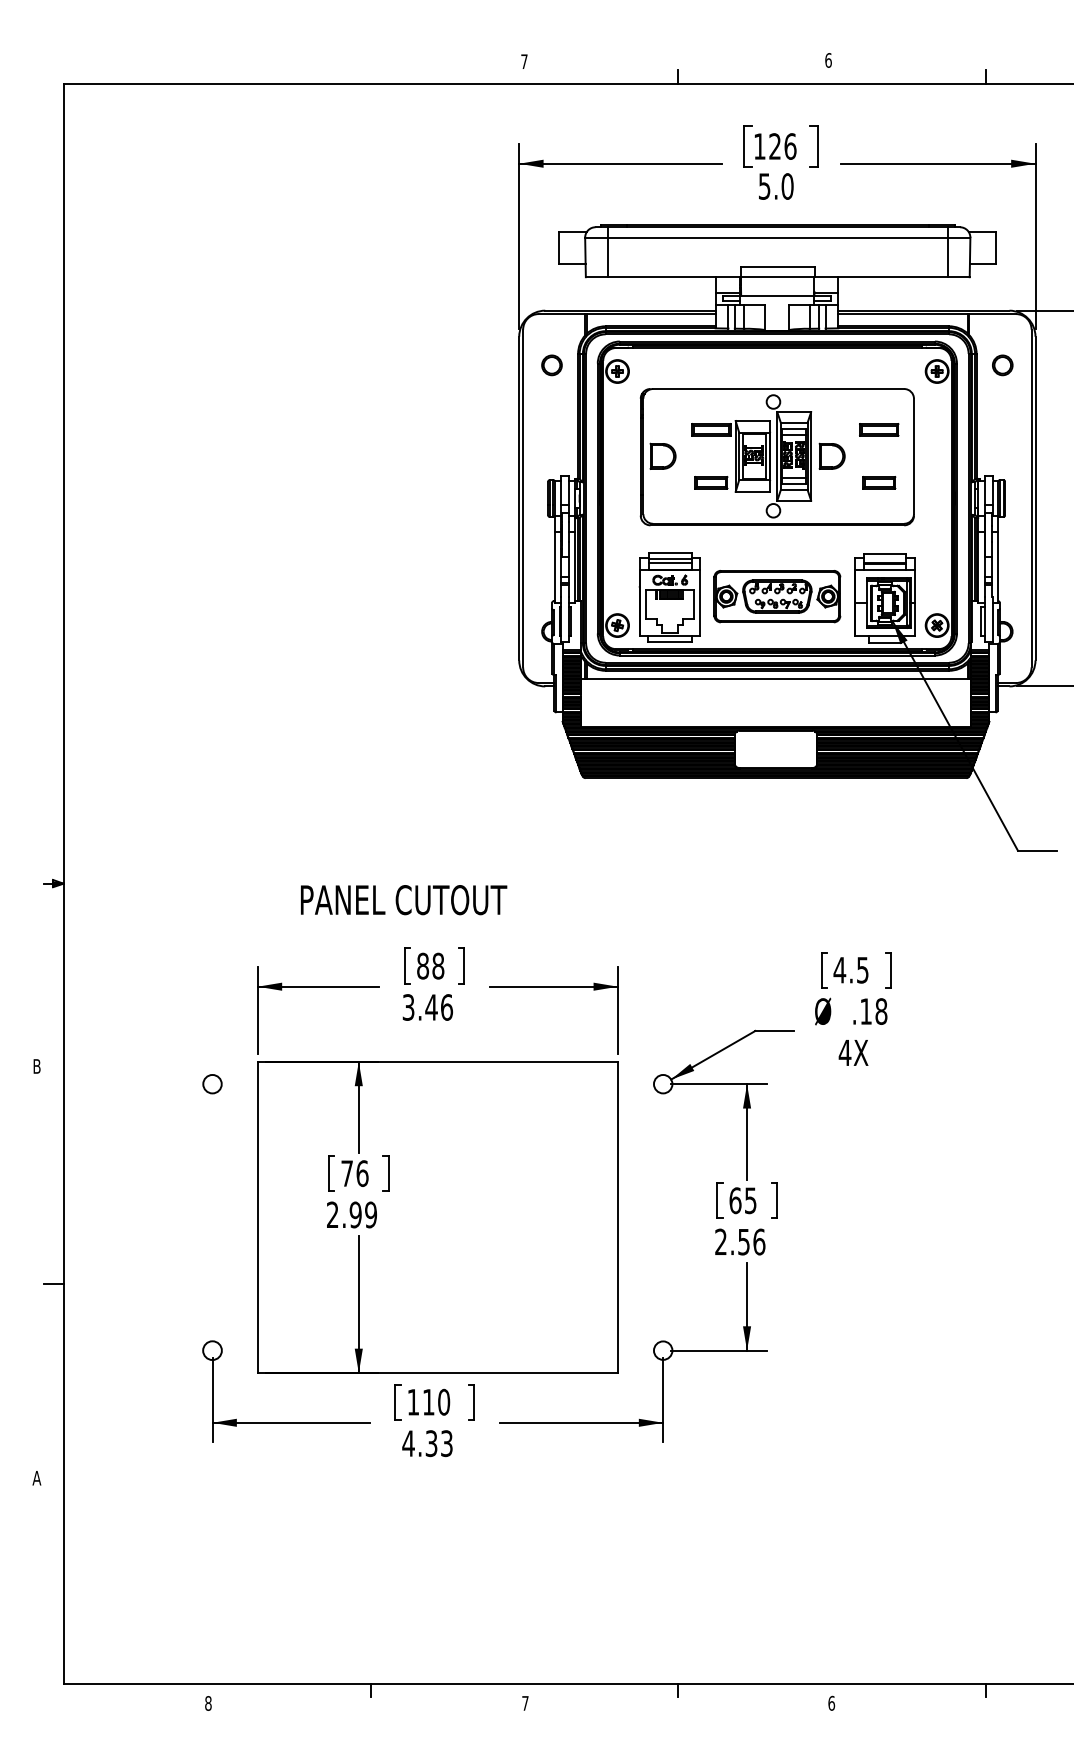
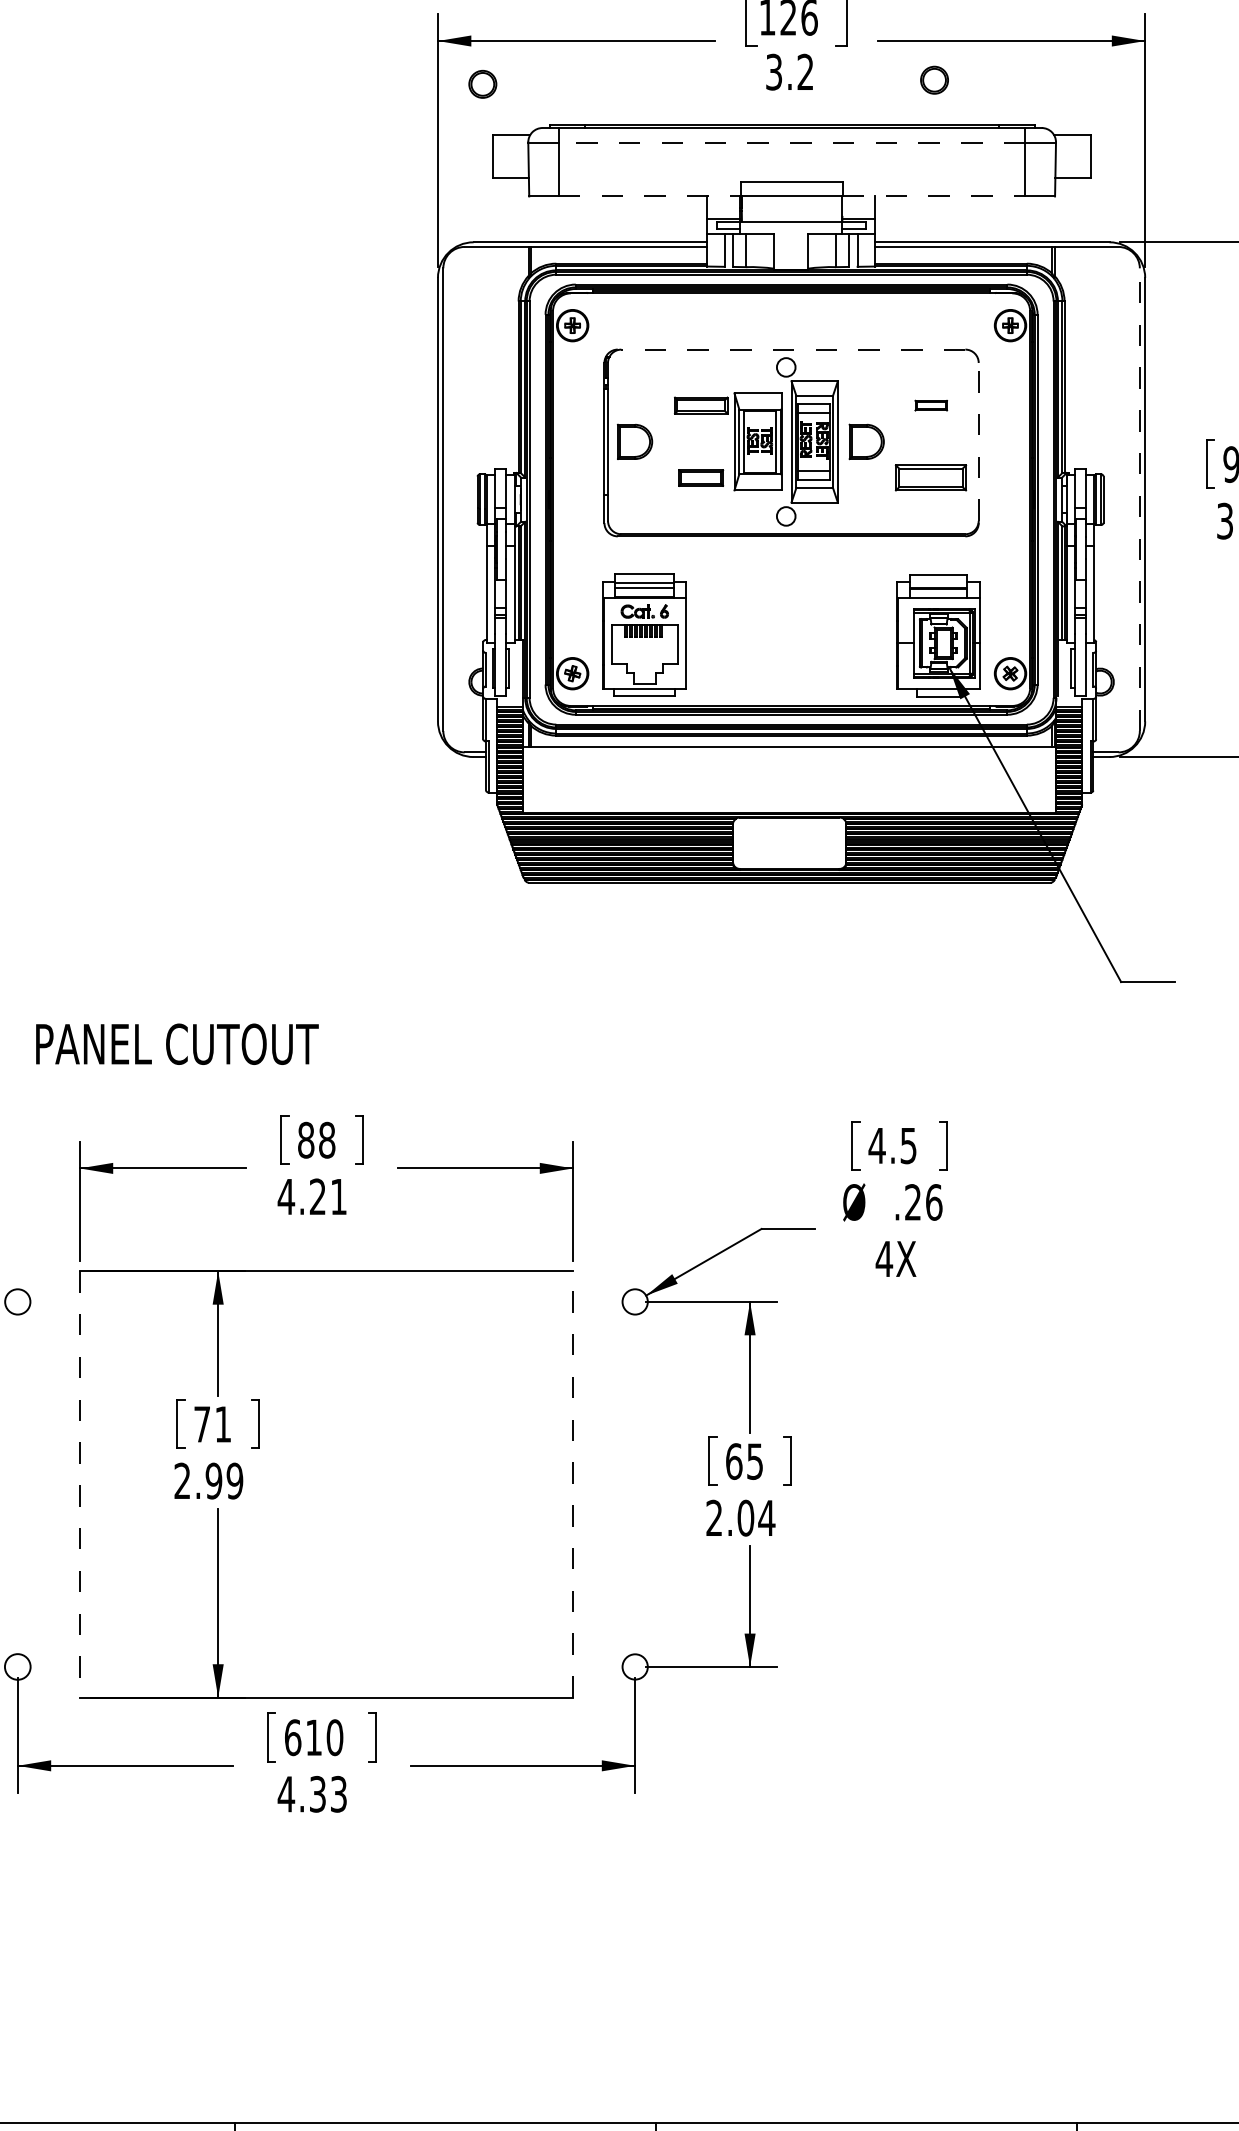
text: (776, 186) -> (790, 72), 5.0 -> 3.2
line: (777, 237) -> (791, 142), solid -> dashed
line: (674, 277) -> (650, 196), solid -> dashed
line: (881, 277) -> (934, 196), solid -> dashed
part: (551, 365) -> (482, 84), moved
part: (1002, 365) -> (934, 80), moved
line: (778, 389) -> (793, 350), solid -> dashed
part: (879, 429) -> (931, 405), size x0.6
line: (913, 456) -> (978, 442), solid -> dashed
part: (879, 482) -> (931, 477), size x1.6
line: (1031, 498) -> (1139, 499), solid -> dashed
part: (777, 596) -> (791, 633), removed
text: (404, 900) -> (178, 1044), moved
text: (427, 1007) -> (312, 1196), 3.46 -> 4.21
text: (873, 1011) -> (923, 1202), .18 -> .26
text: (362, 1173) -> (223, 1424), 76 -> 71
line: (257, 1217) -> (79, 1484), solid -> dashed
line: (617, 1217) -> (572, 1484), solid -> dashed
text: (751, 1241) -> (756, 1517), 2.56 -> 2.04
text: (413, 1401) -> (293, 1736), 110 -> 610

